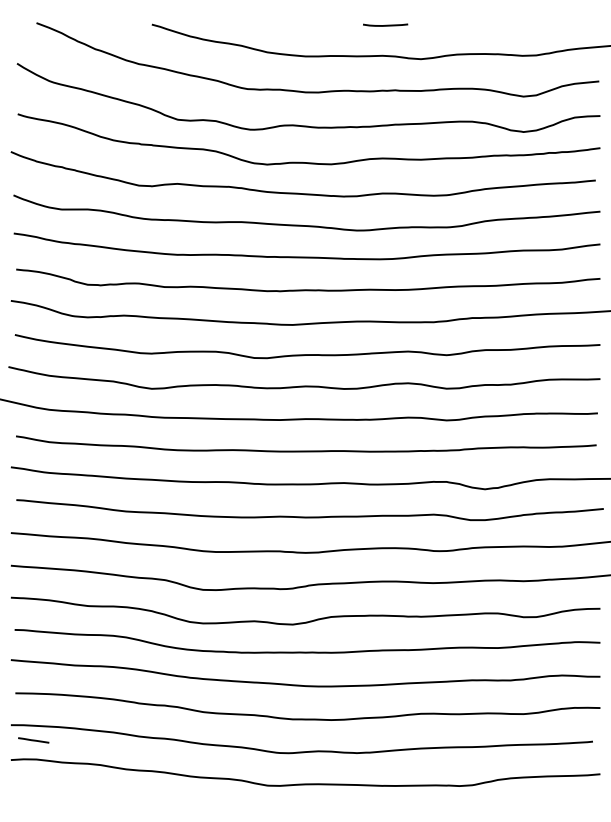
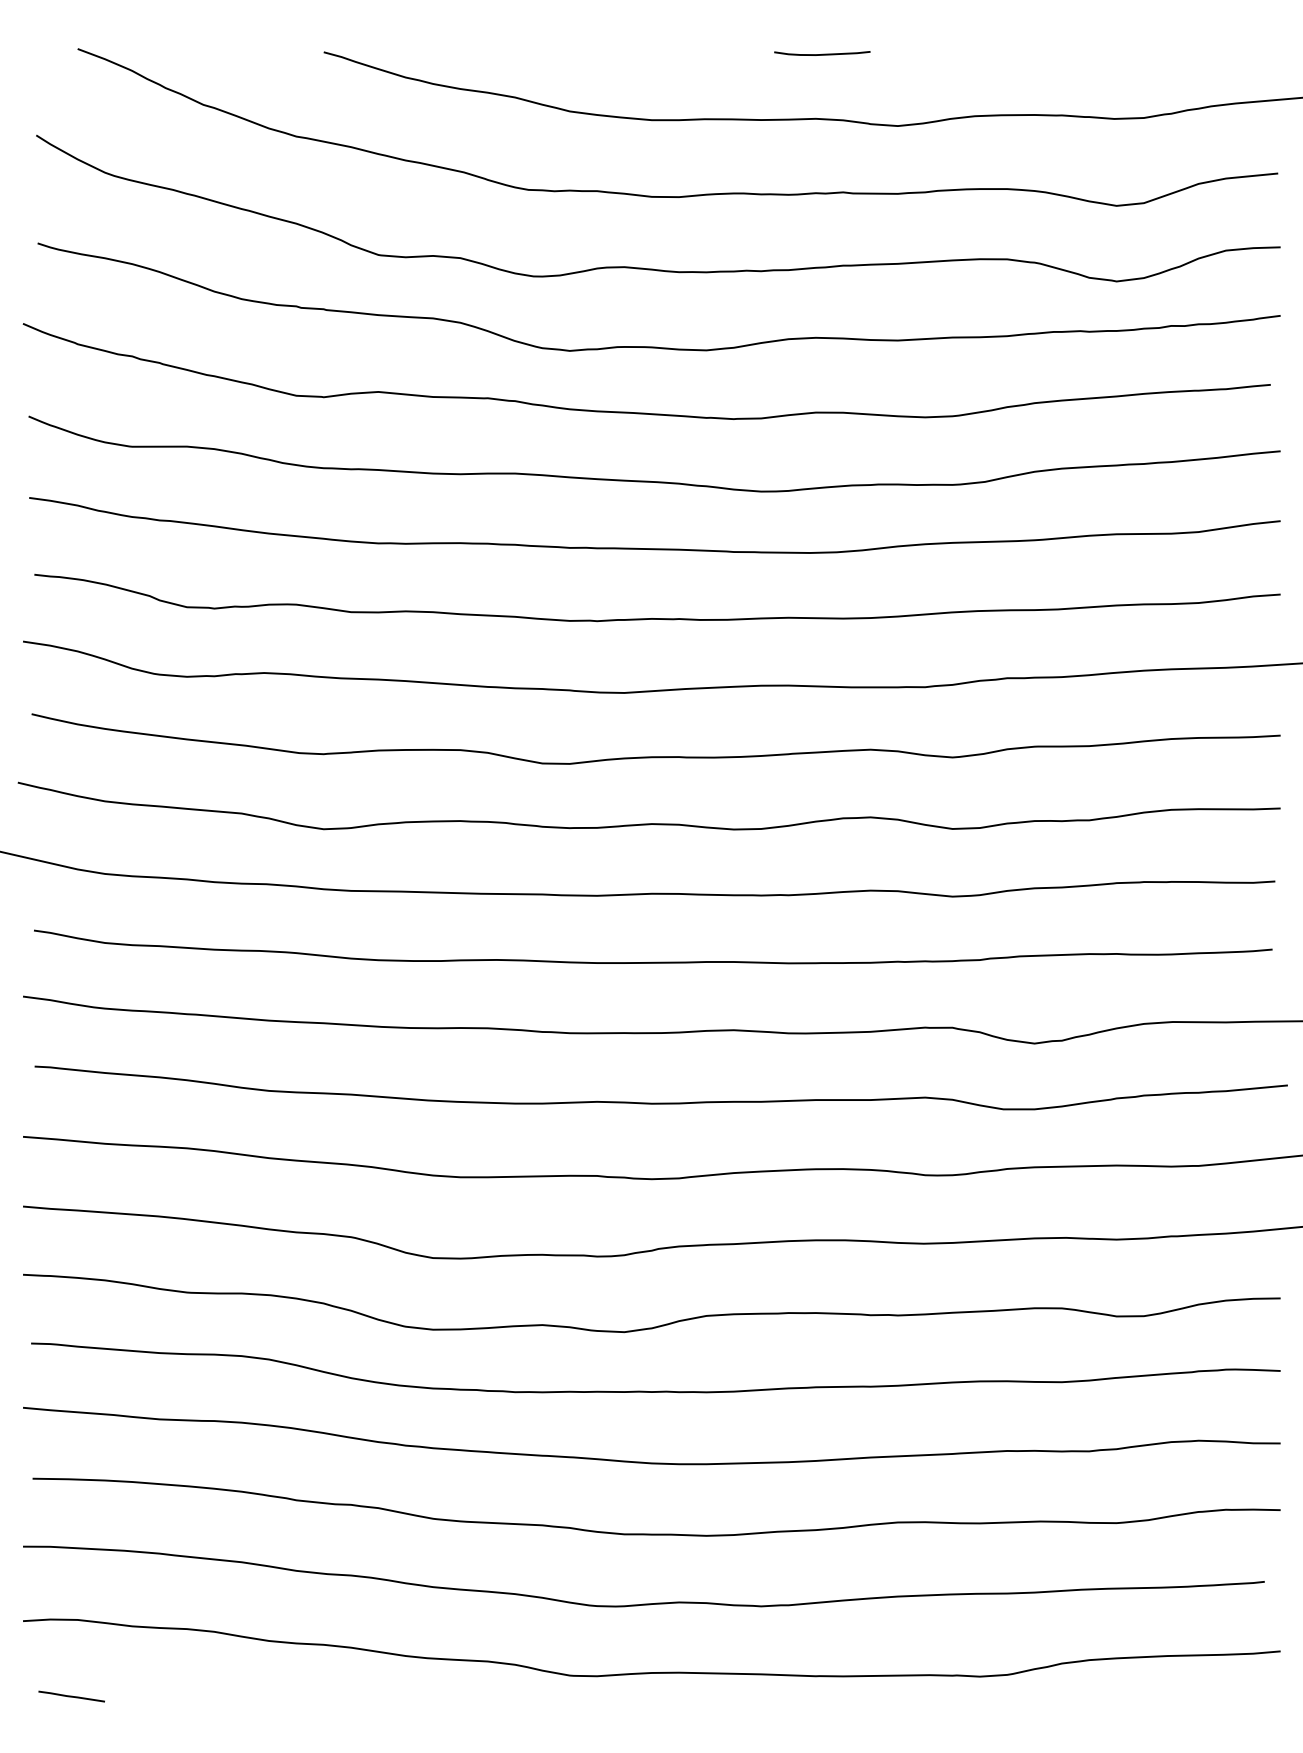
line: (33, 740) -> (71, 1696), moved

